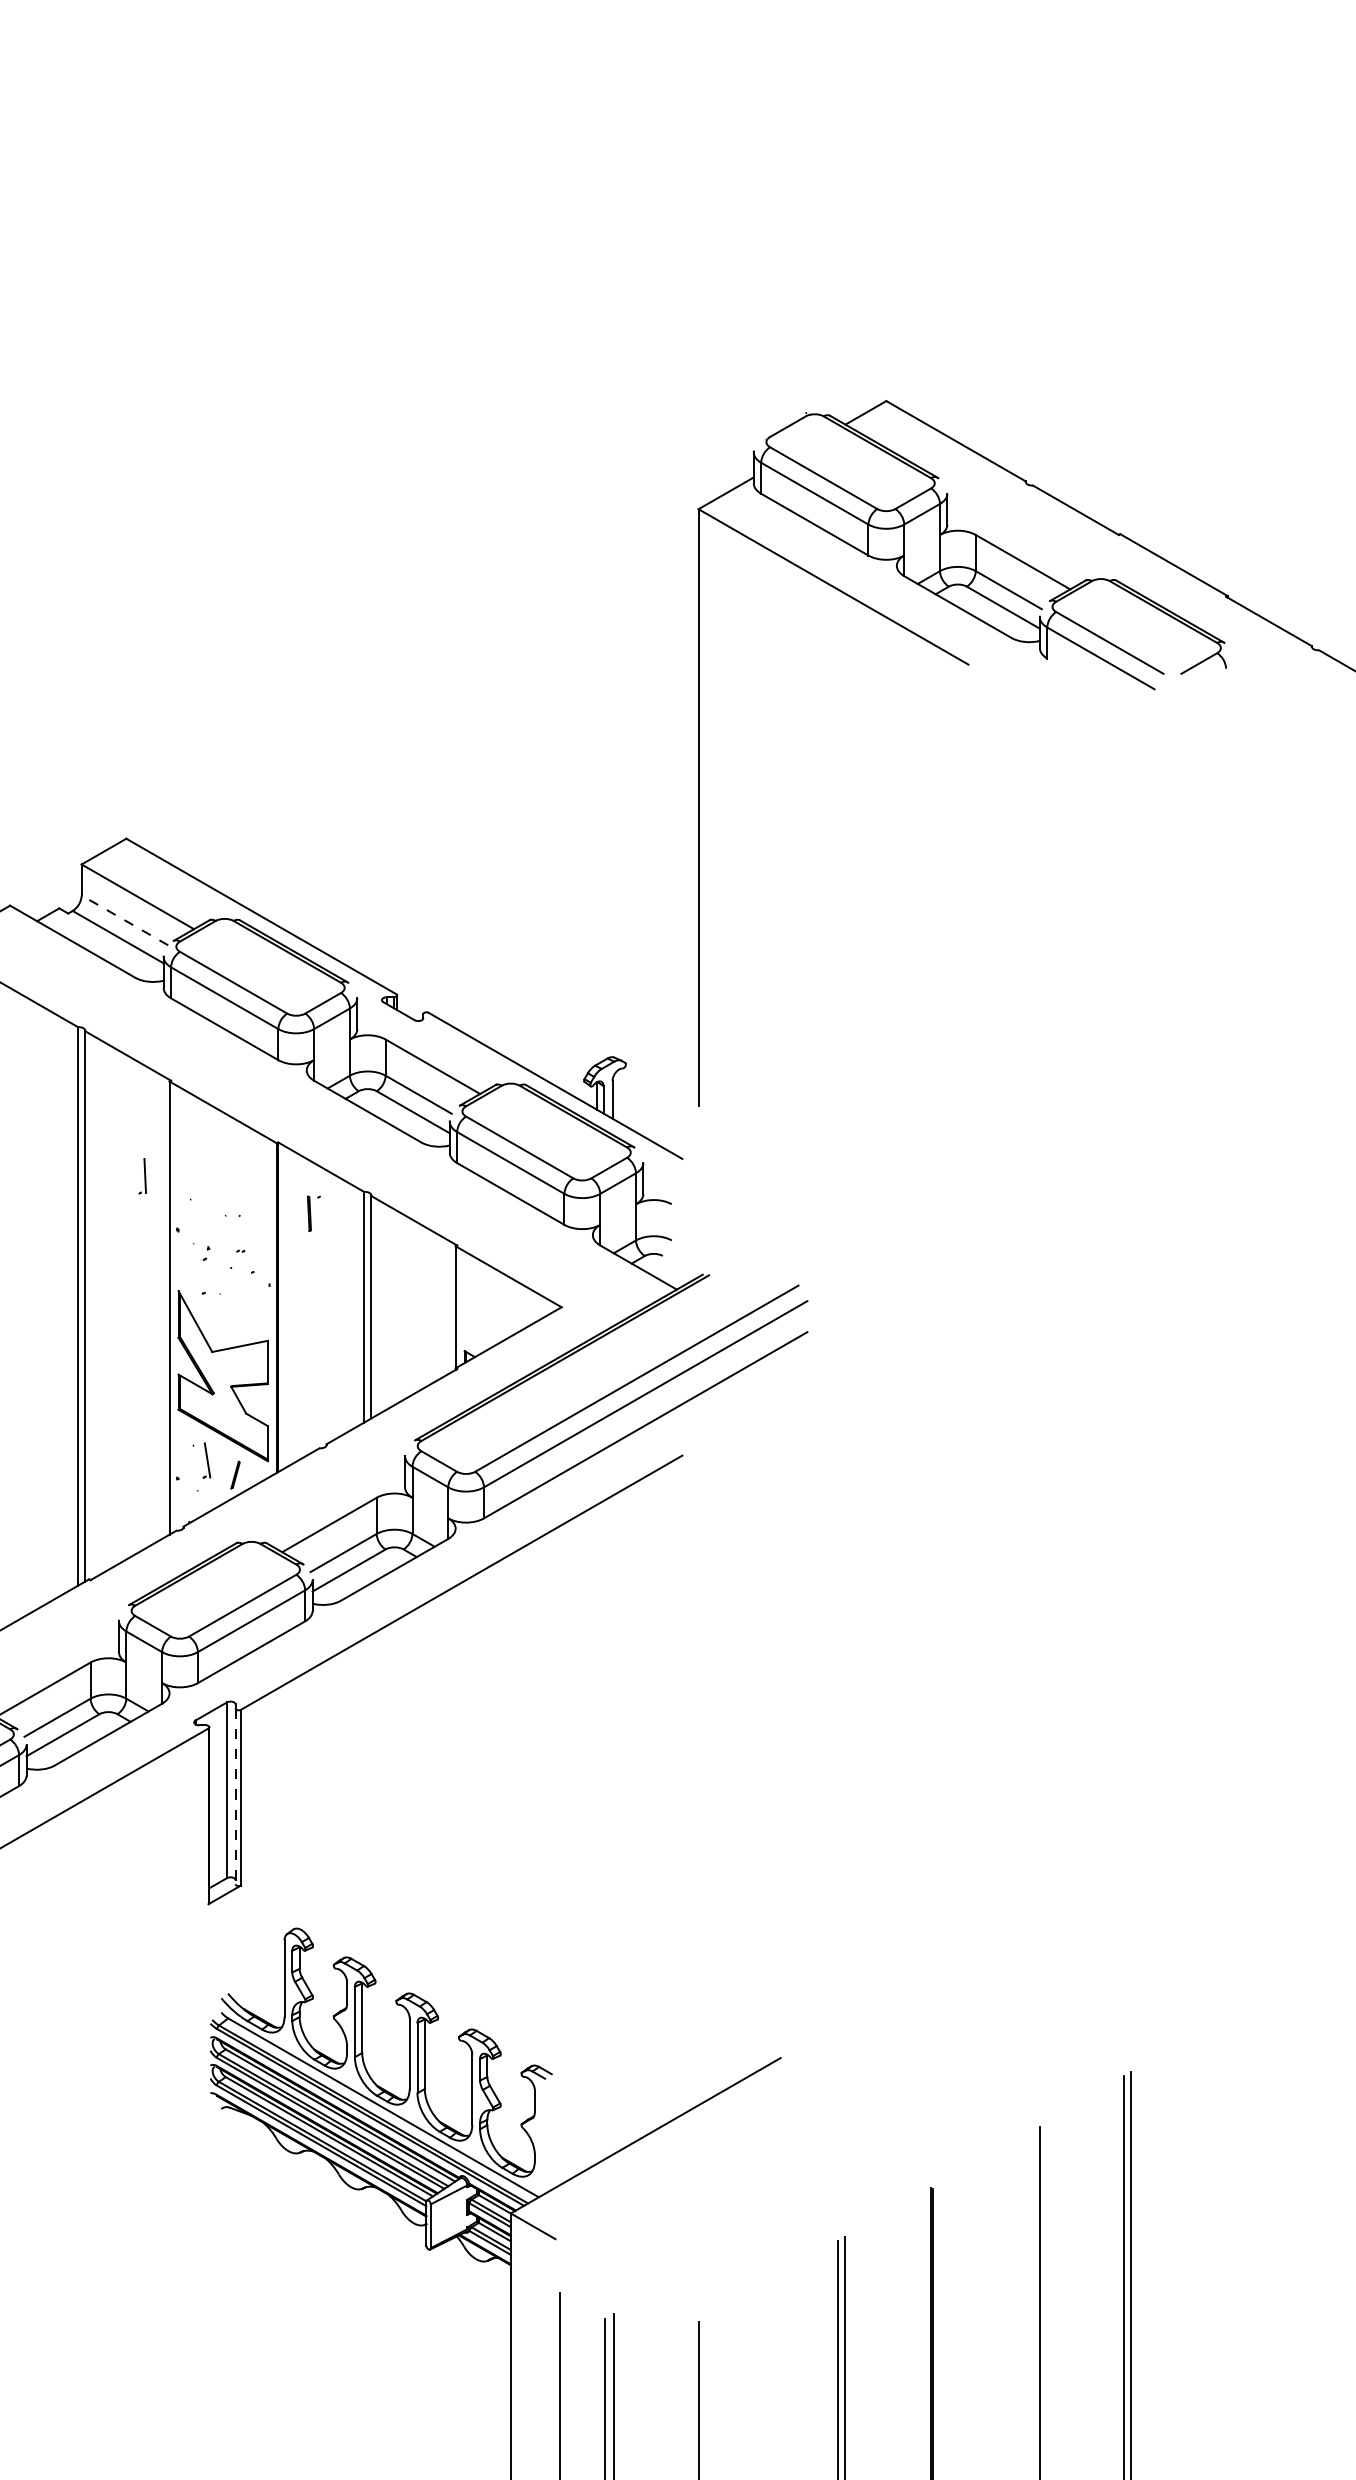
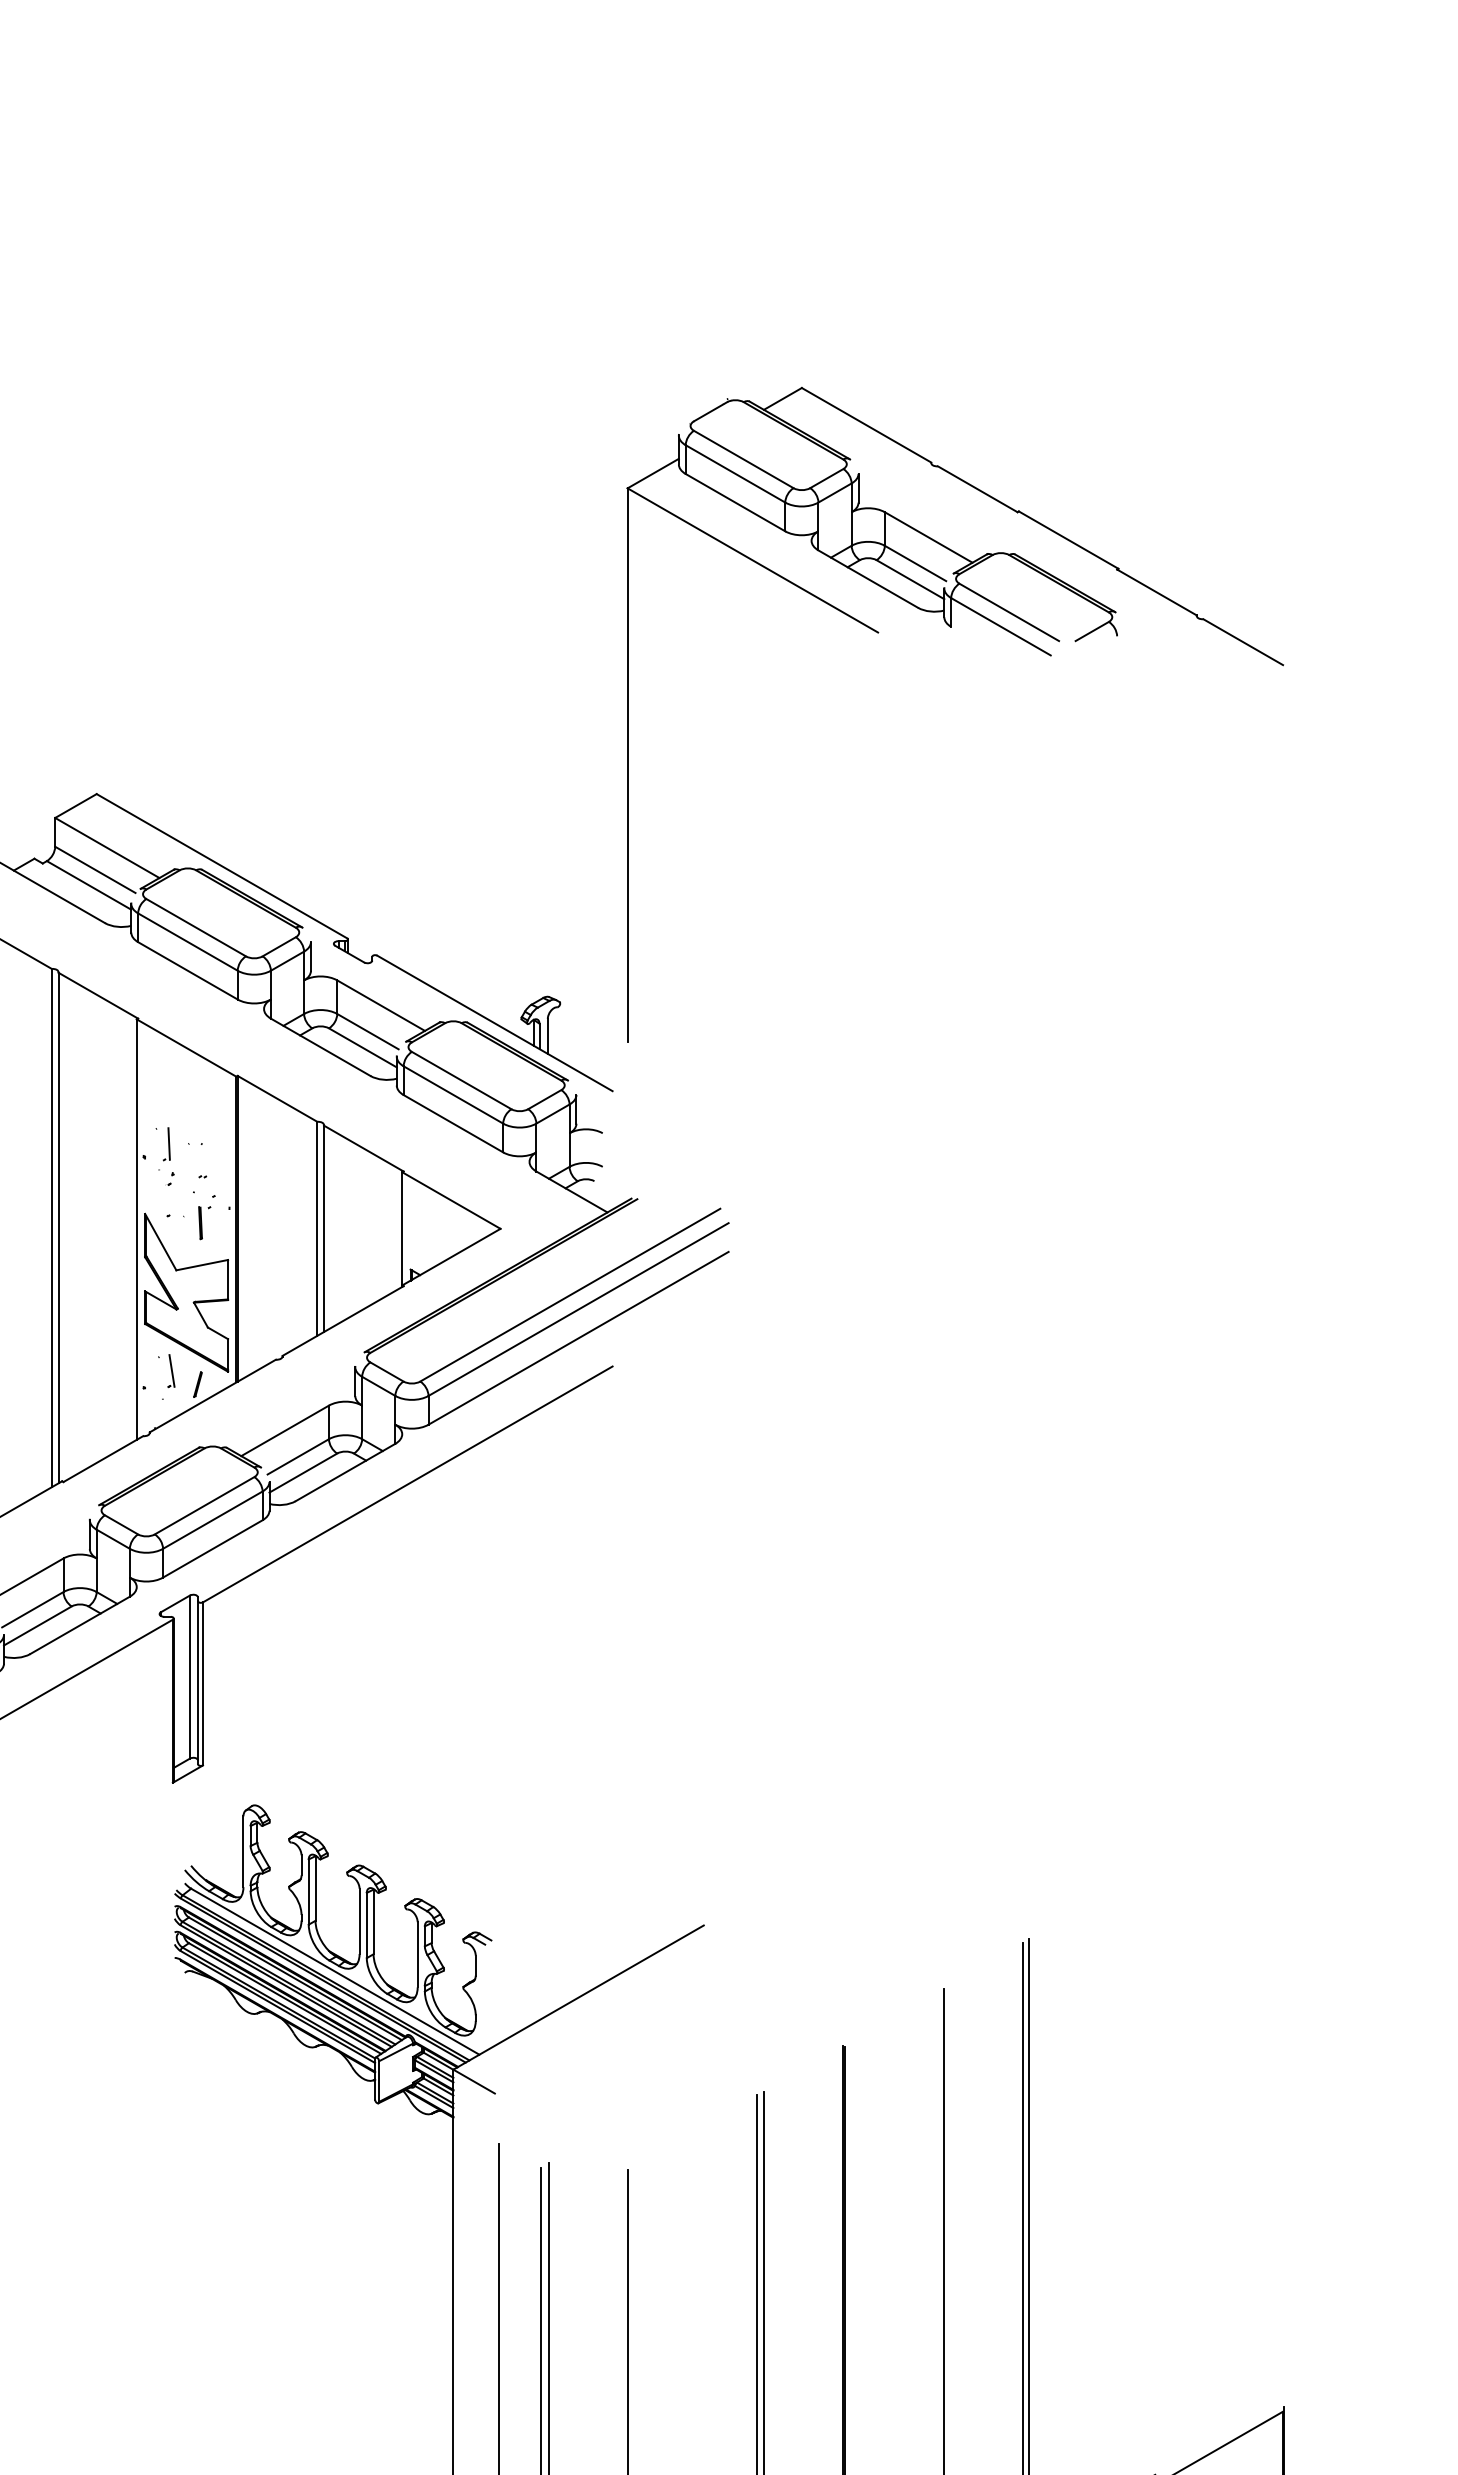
line: (124, 920) -> (94, 869), dashed -> solid
part: (142, 1176) -> (166, 1144), moved
part: (313, 1214) -> (204, 1223), moved
line: (236, 1796) -> (198, 1682), dashed -> solid

